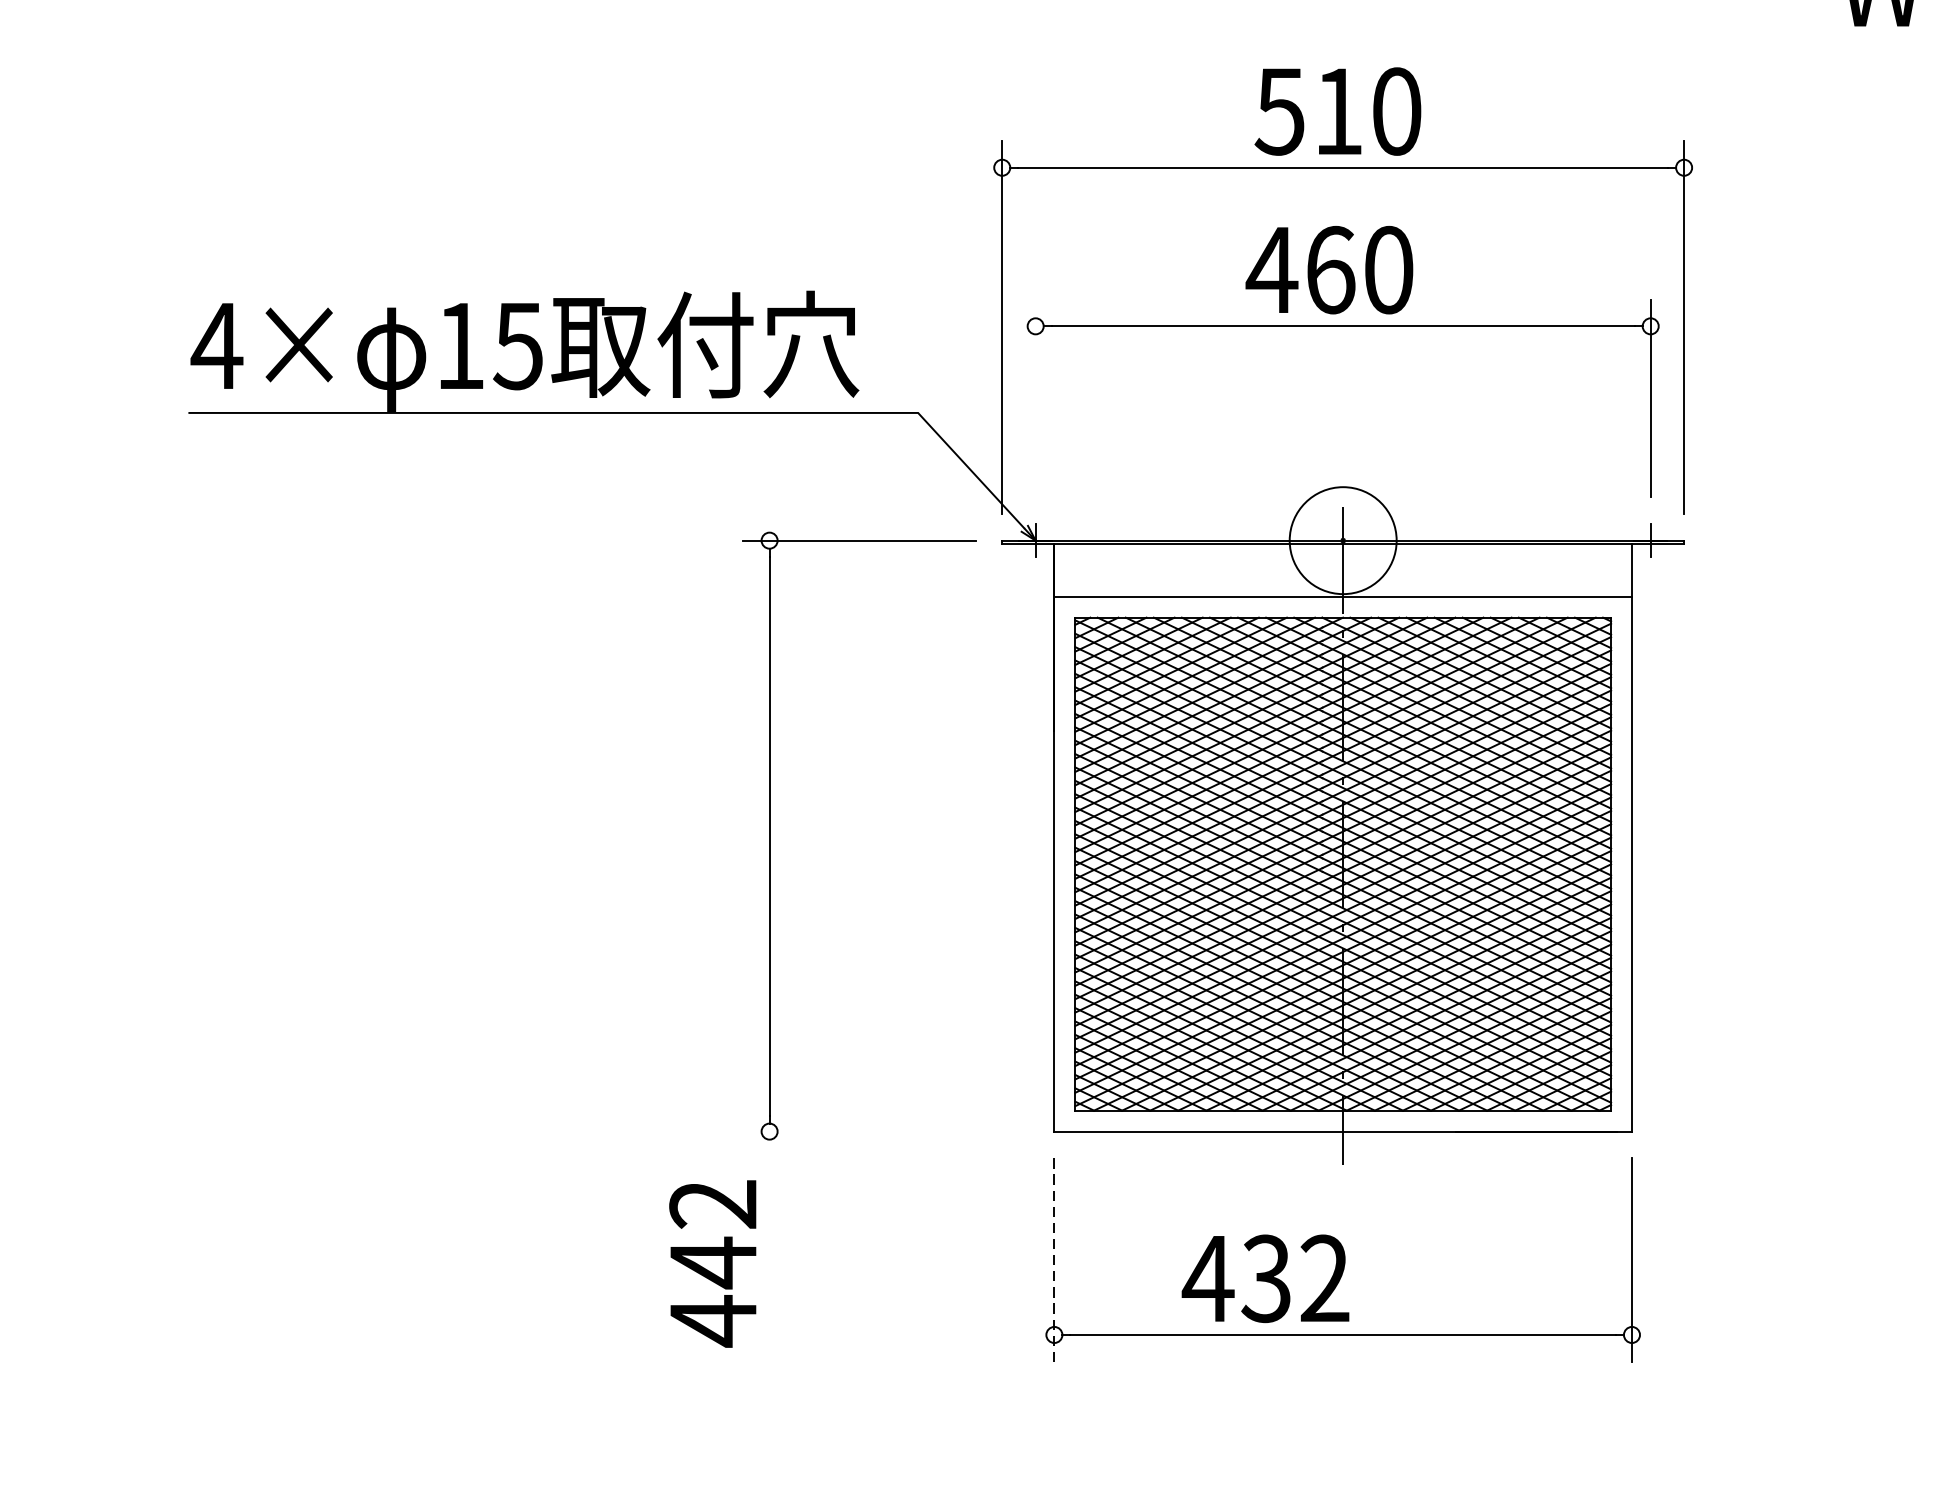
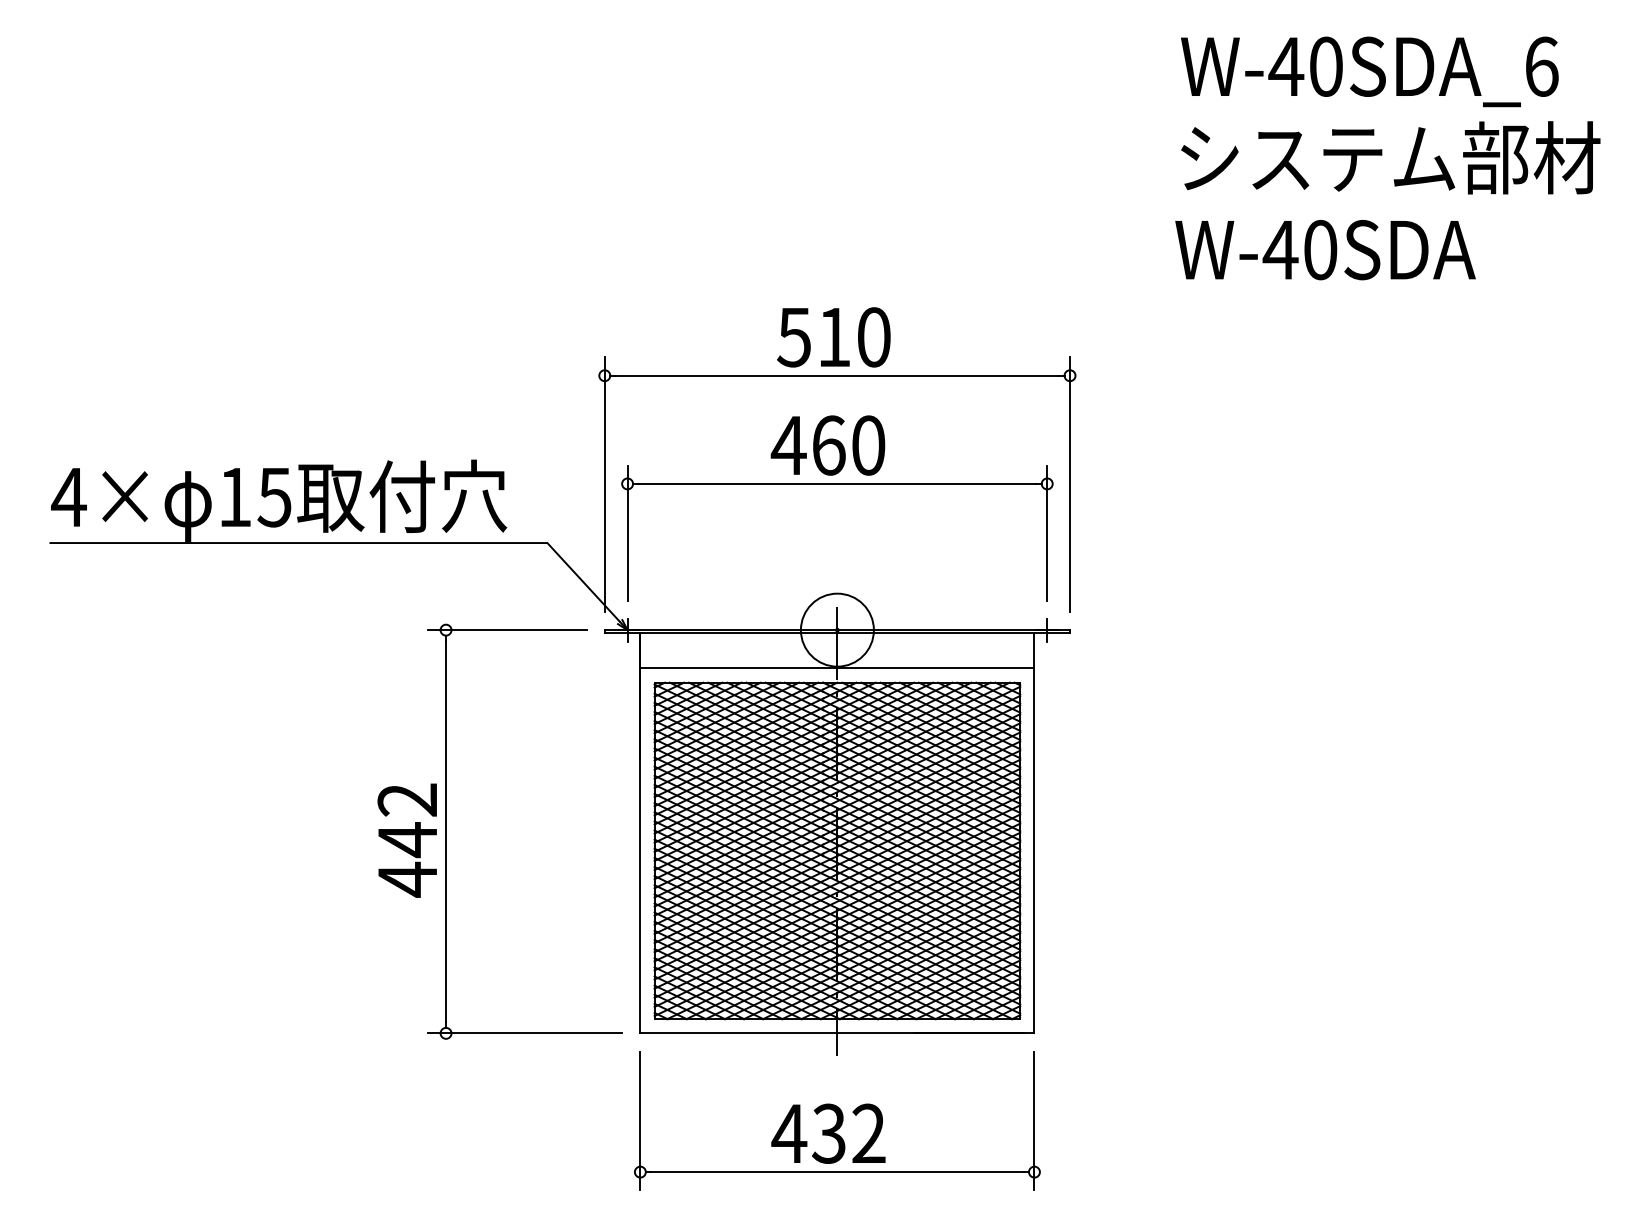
line: (1035, 397) -> (627, 532), added
line: (884, 1131) -> (524, 1033), added
line: (1054, 1260) -> (640, 1121), dashed -> solid
text: (711, 1263) -> (406, 840), moved
text: (1265, 1278) -> (828, 1133), moved

